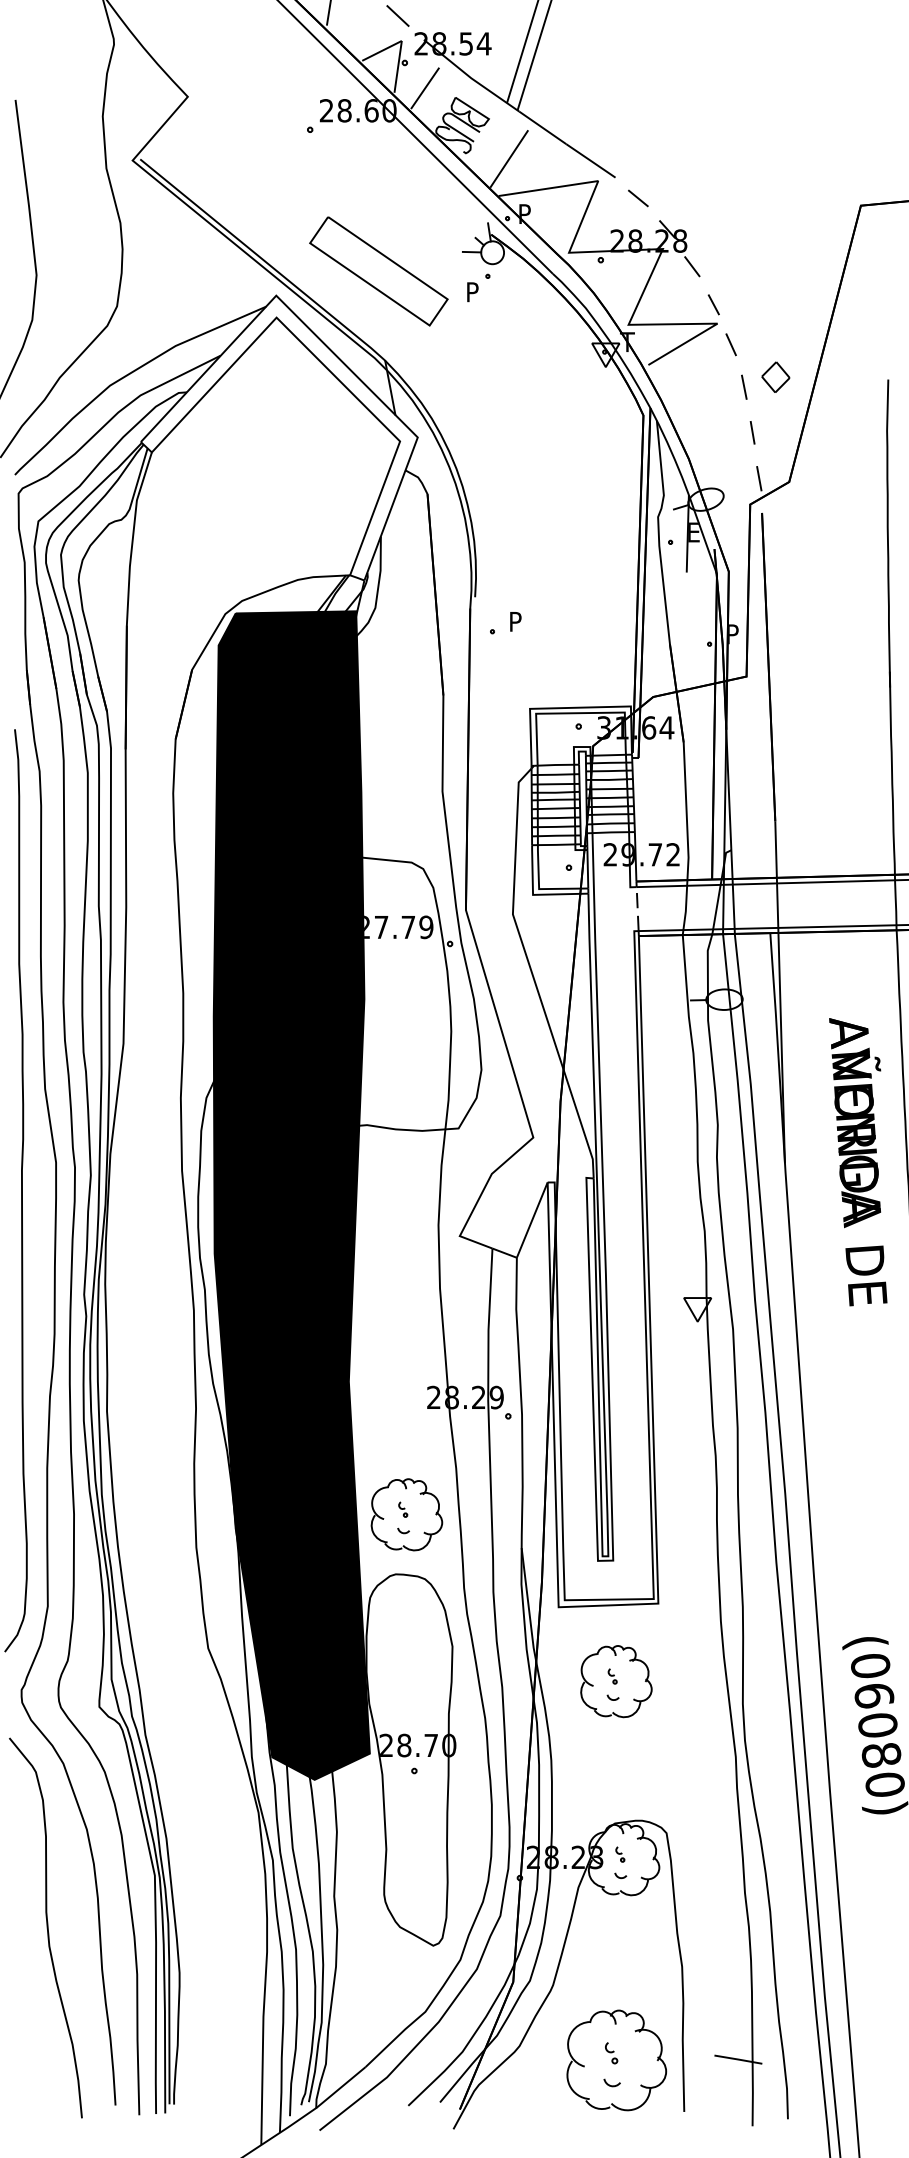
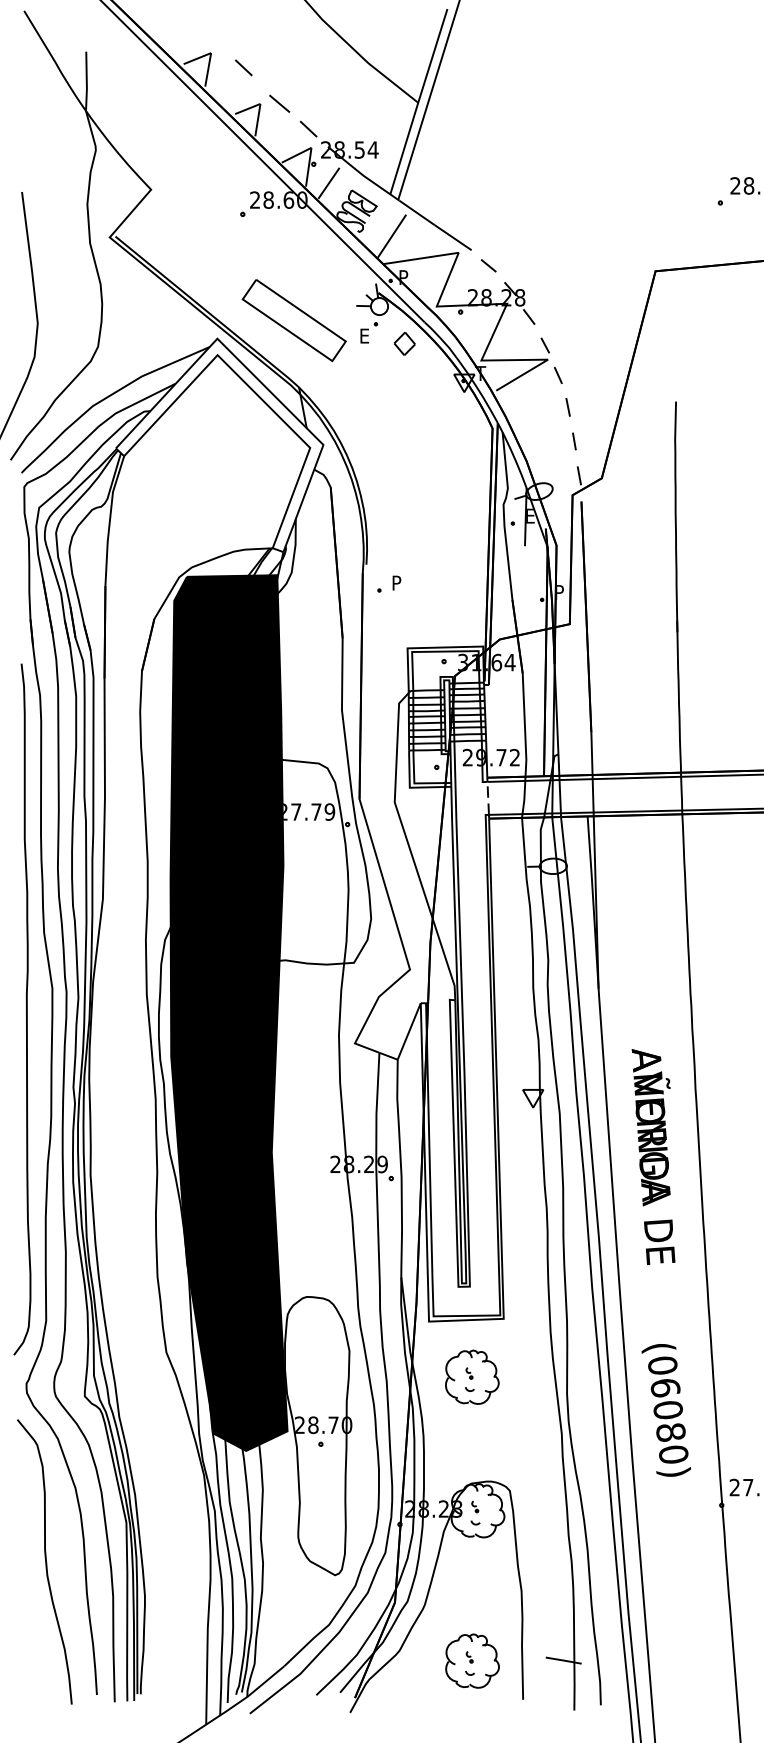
text: (473, 291) -> (365, 335), P -> E
part: (775, 376) -> (404, 343), moved
text: (858, 1162) -> (653, 1157), moved
part: (407, 1513) -> (315, 1251), removed
part: (616, 2059) -> (472, 1660), size x0.71

